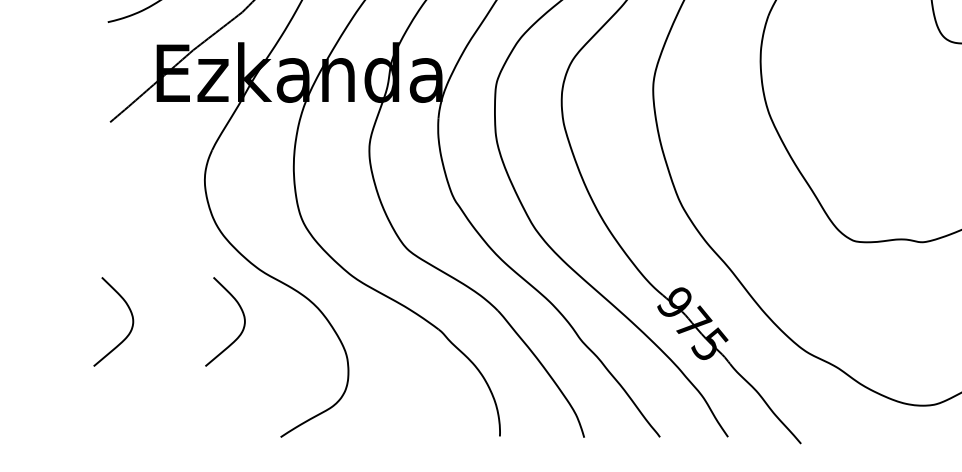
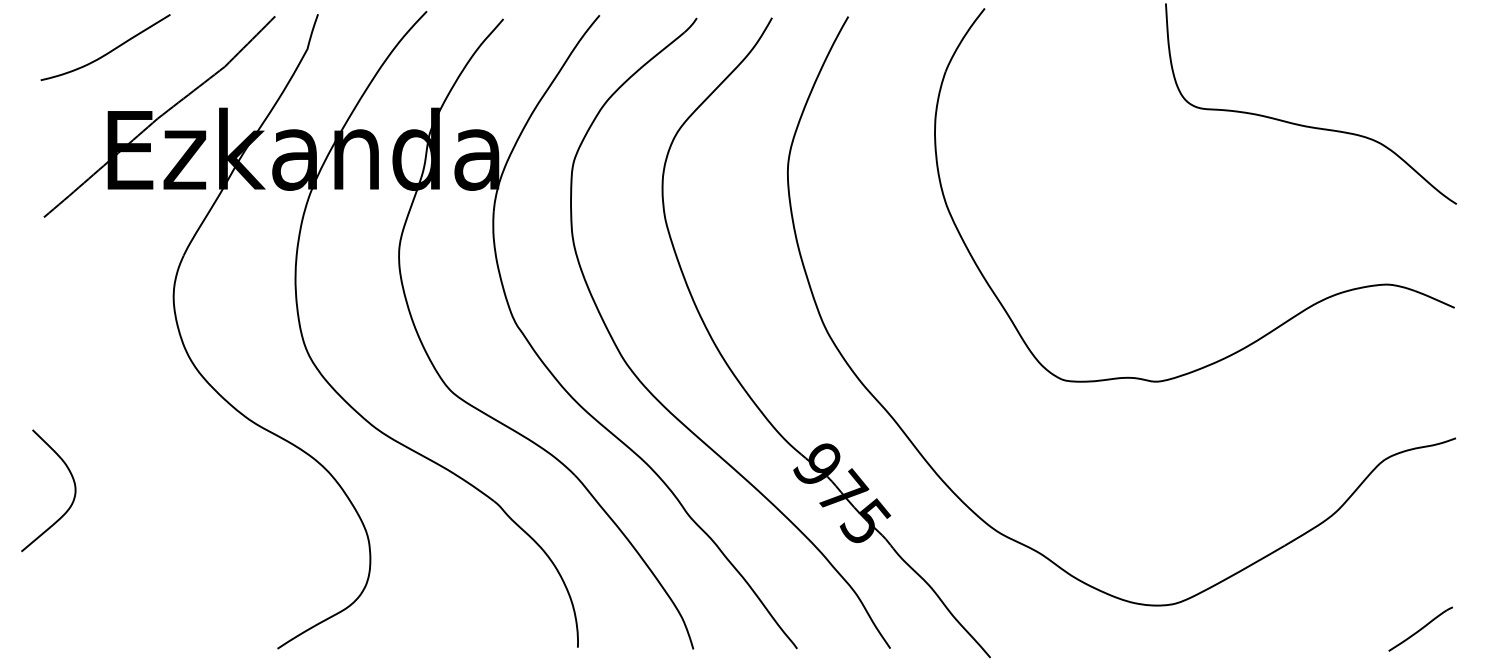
curve: (241, 330) -> (224, 502), removed

